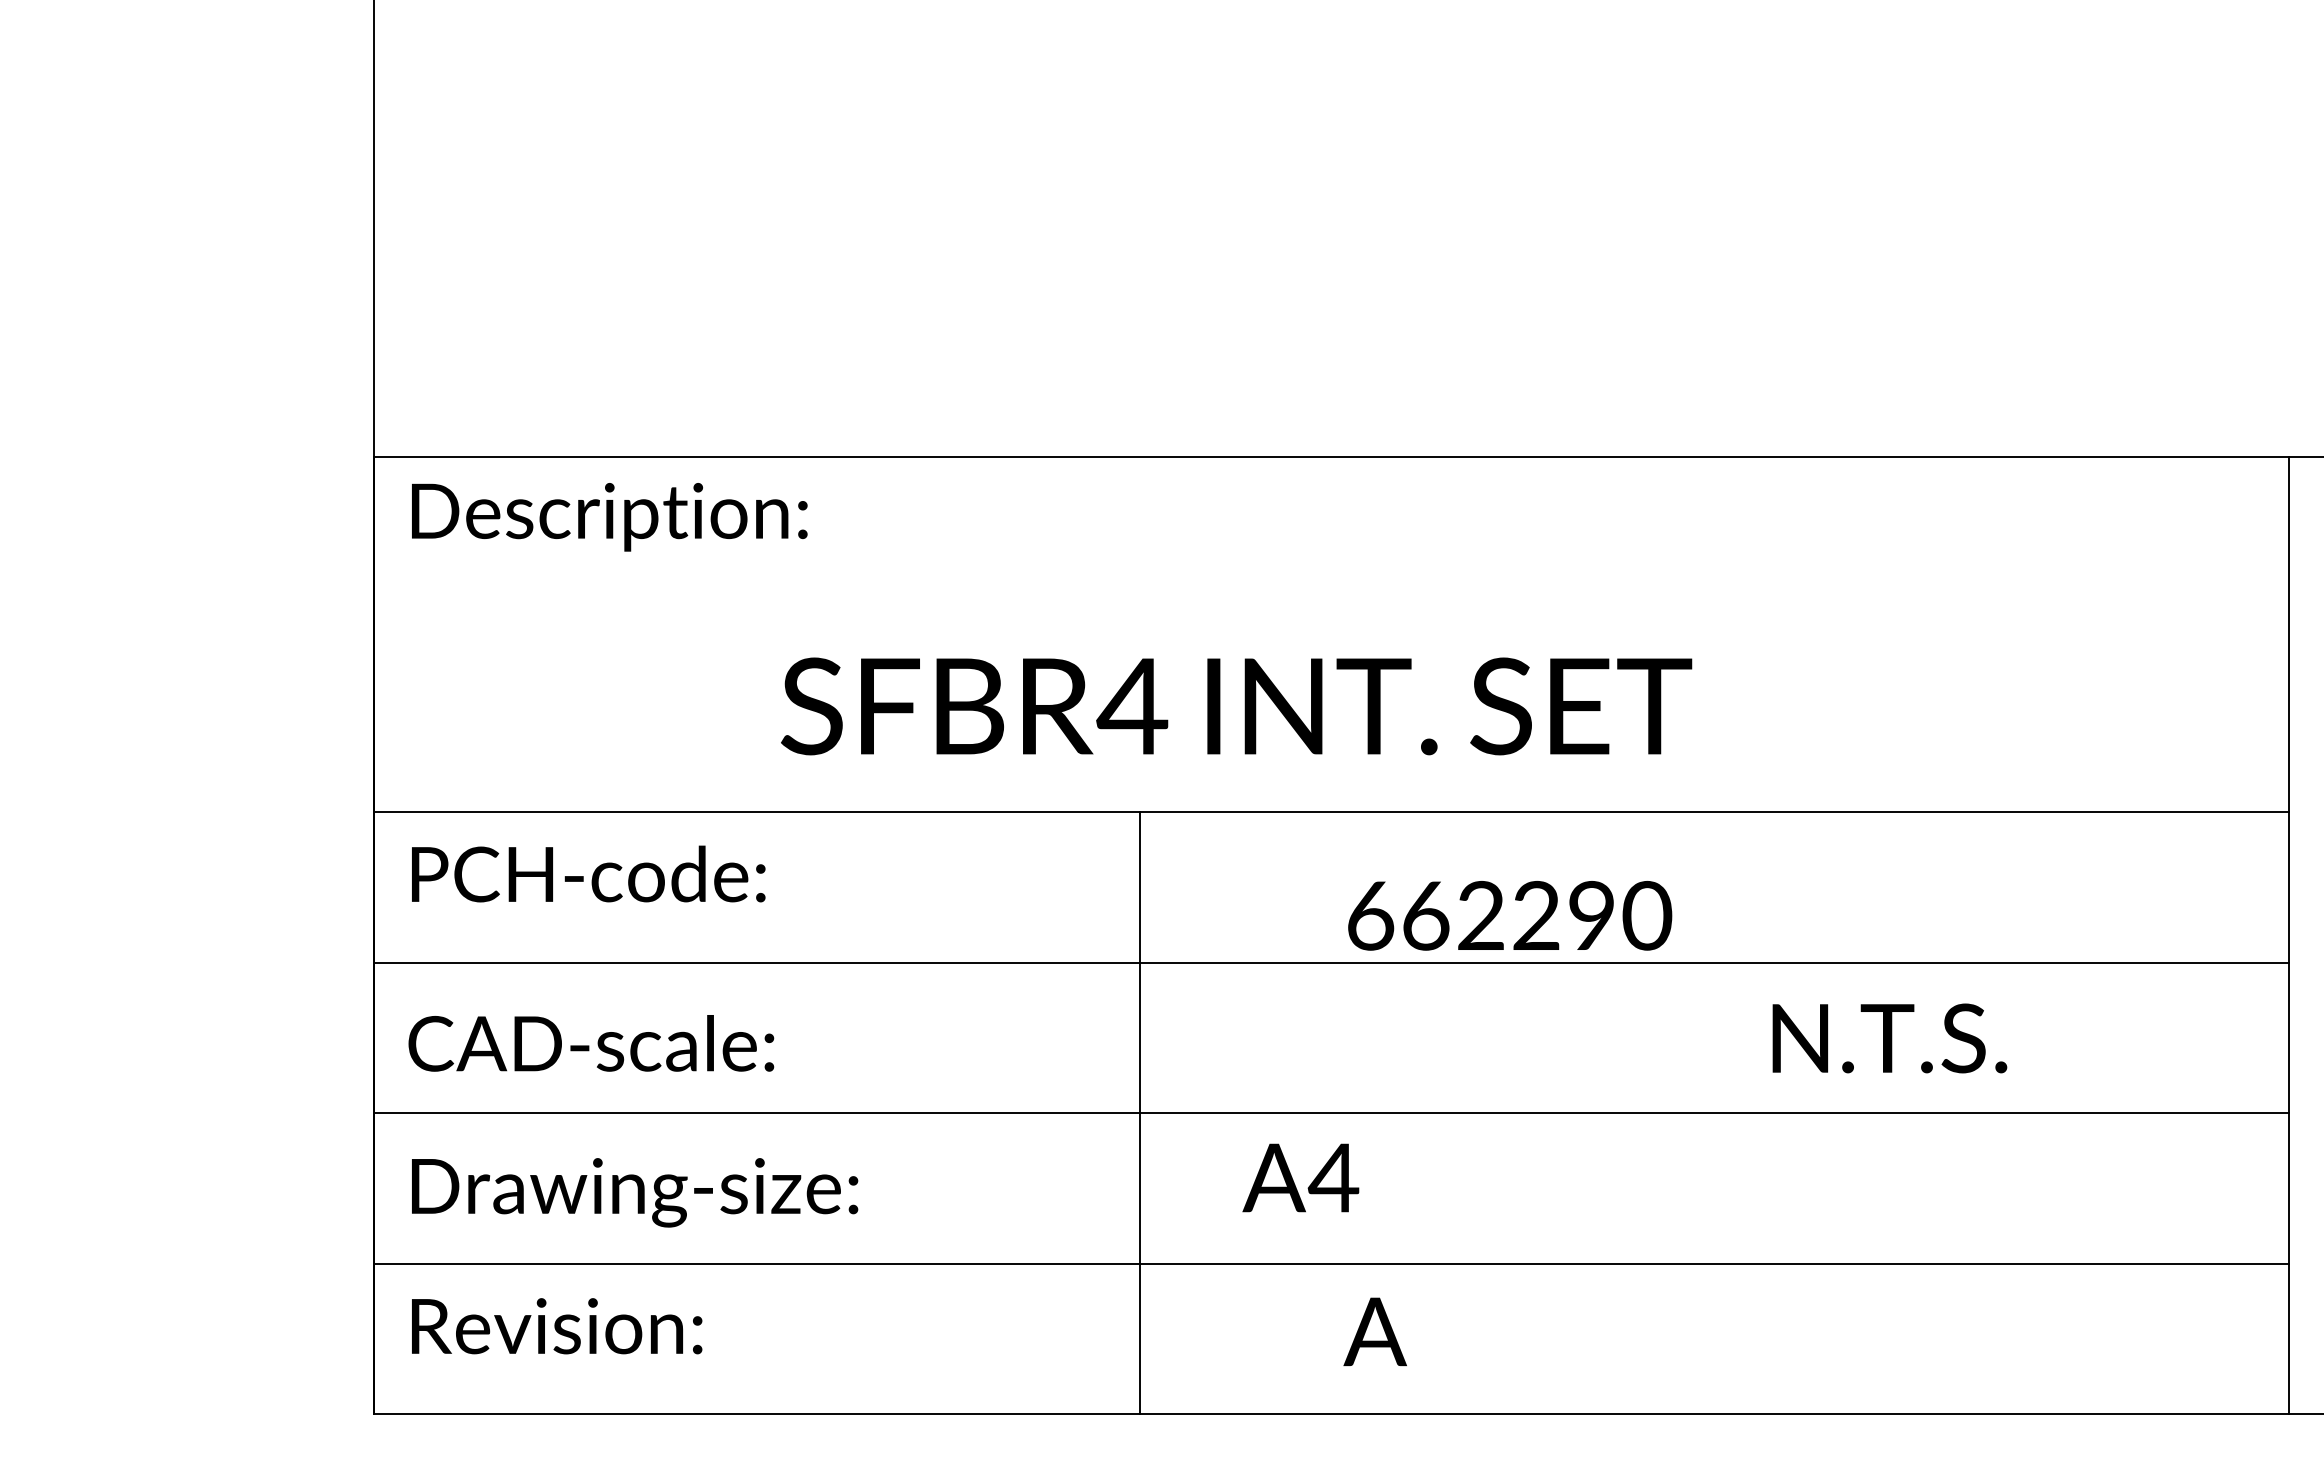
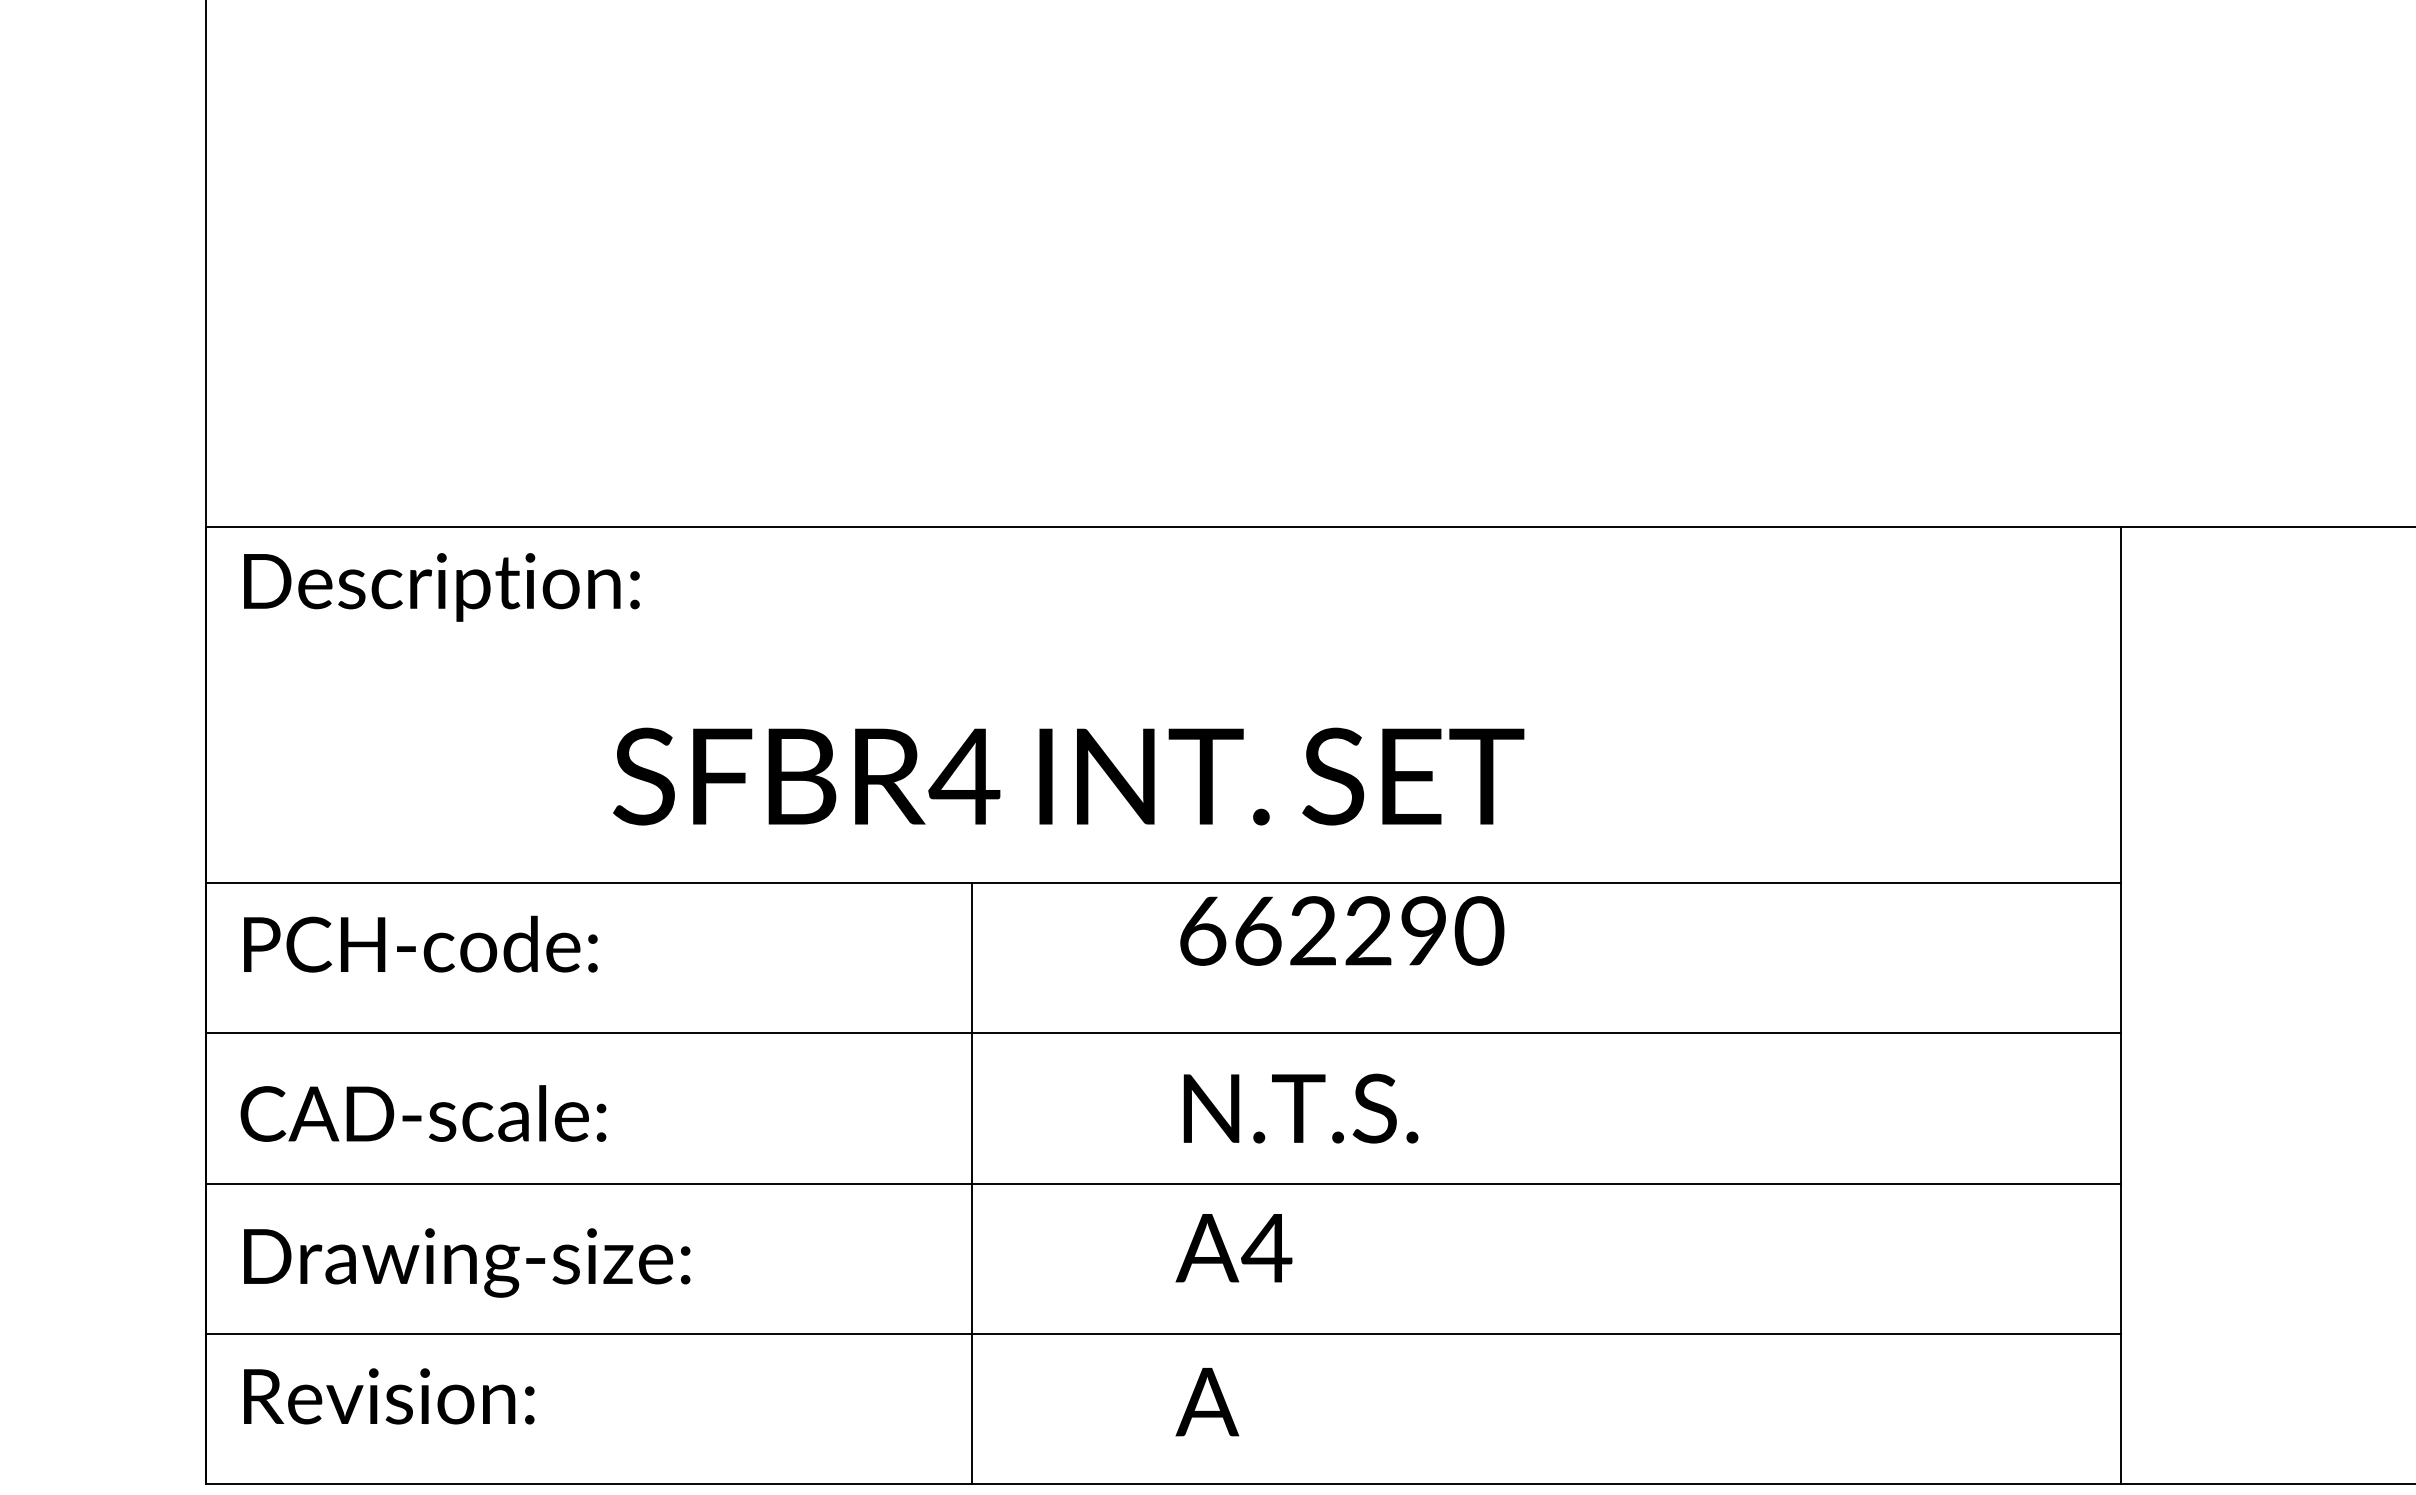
text: (1510, 915) -> (1342, 930), moved
text: (1889, 1038) -> (1300, 1108), moved
text: (1300, 1178) -> (1233, 1248), moved

